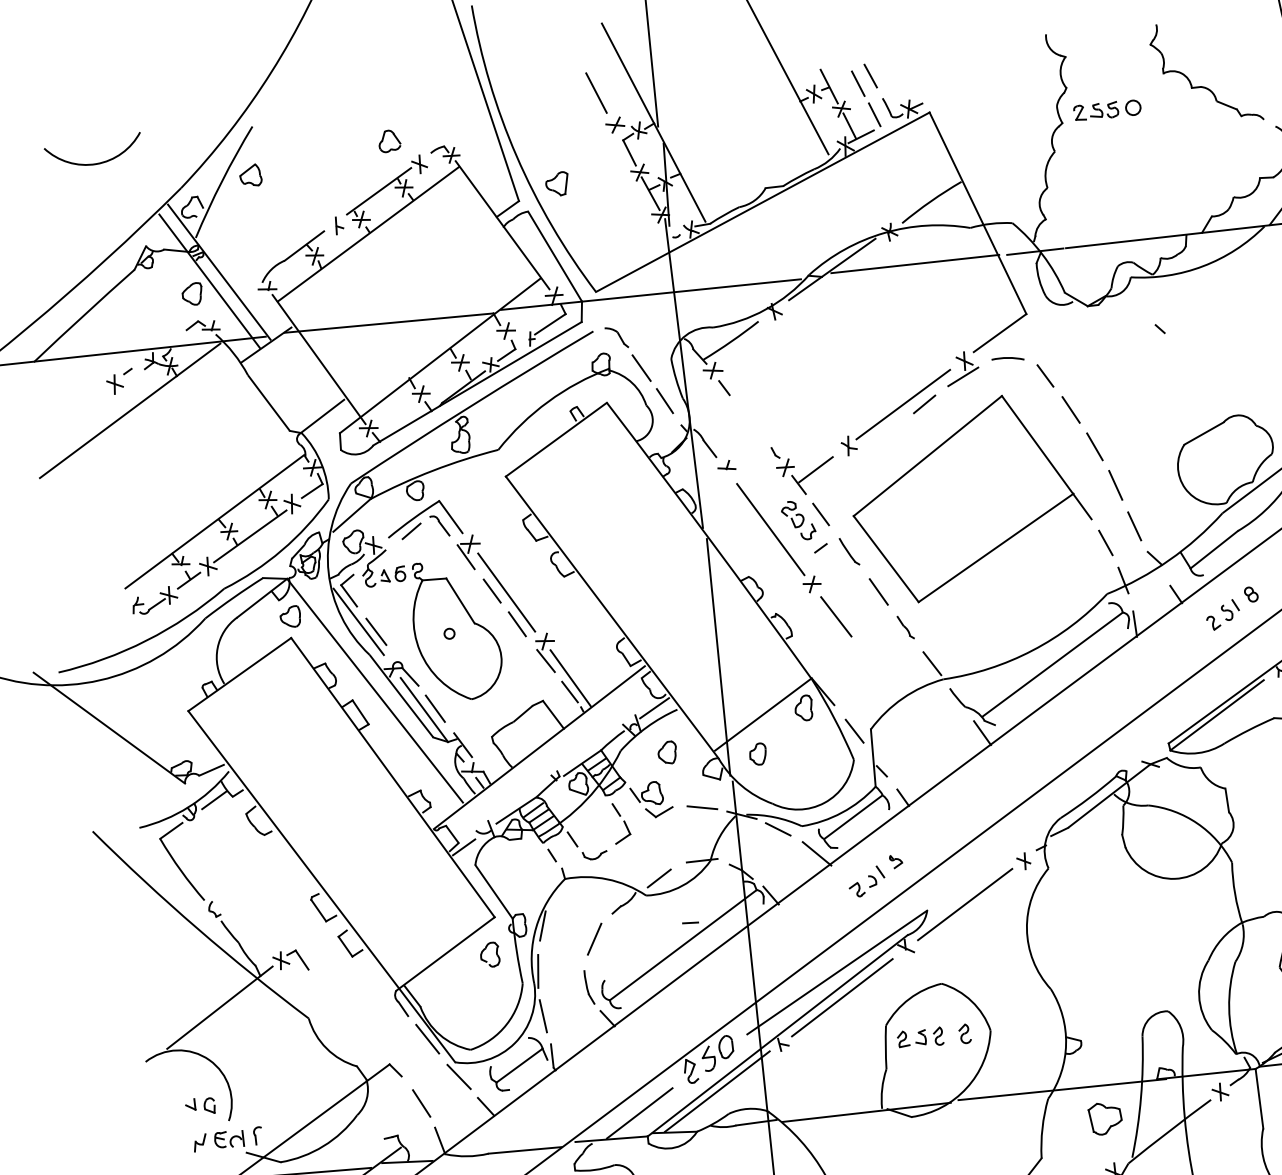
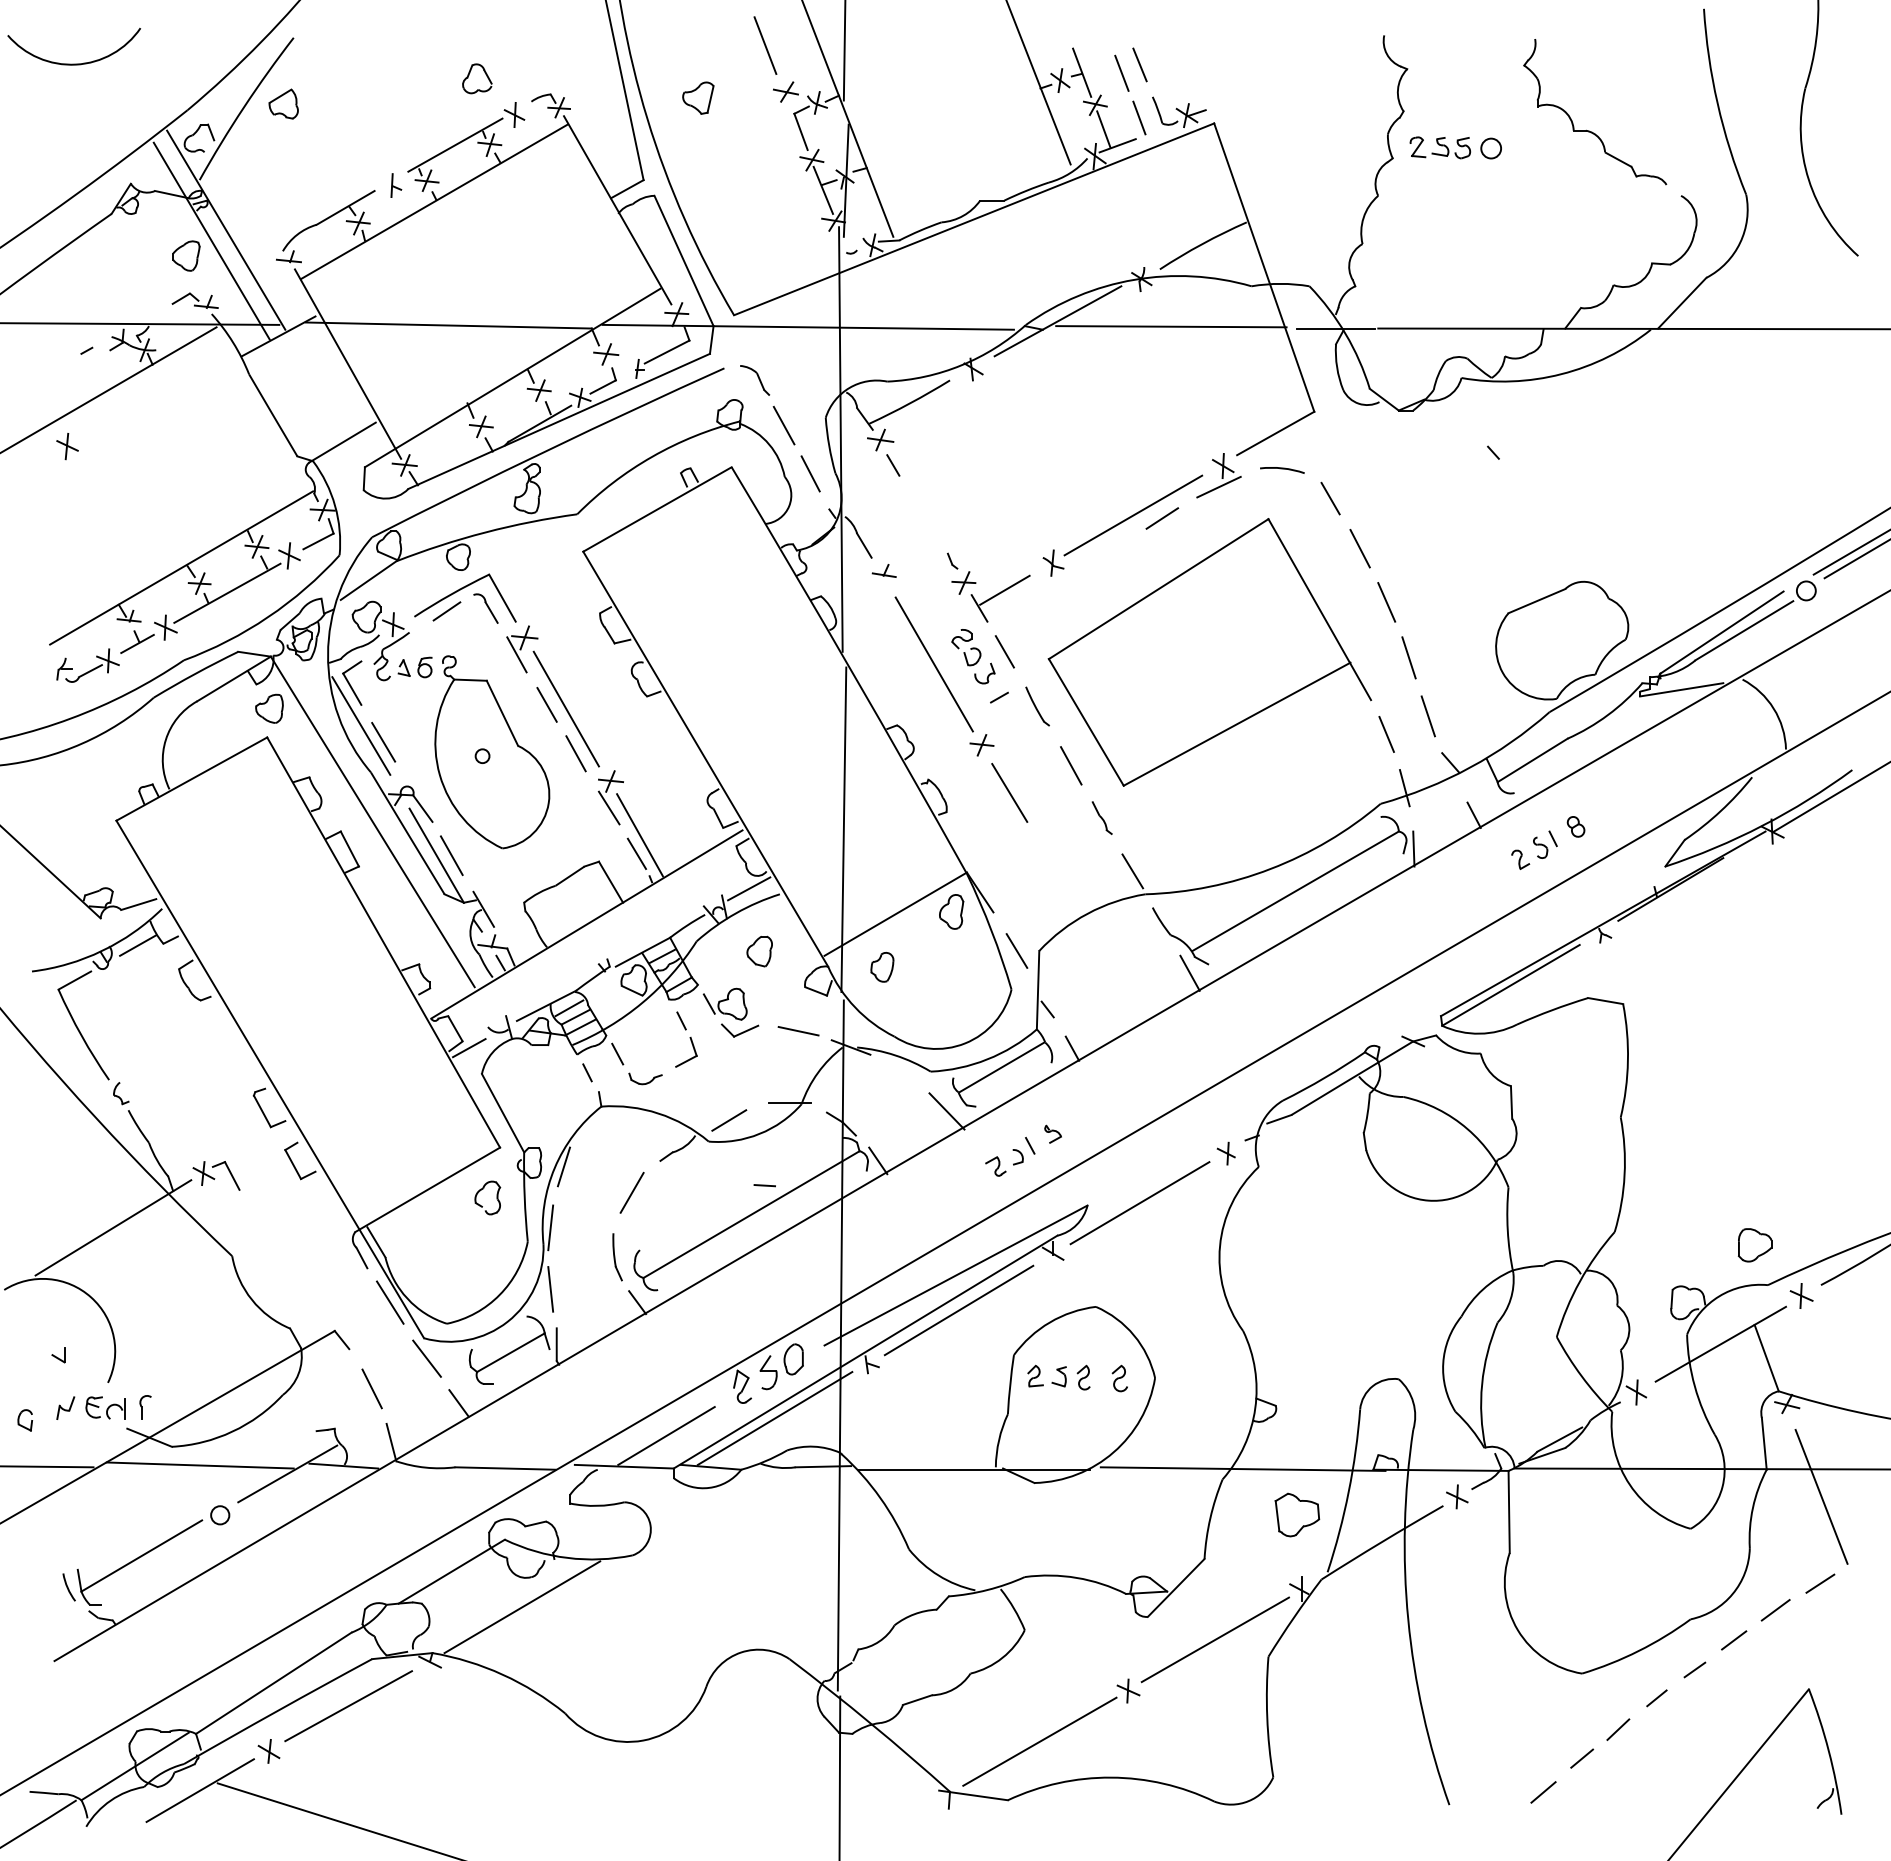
part: (557, 183) -> (698, 97), moved
part: (115, 384) -> (67, 446), moved
line: (777, 828) -> (897, 1071), removed
part: (209, 1106) -> (24, 1420), moved

